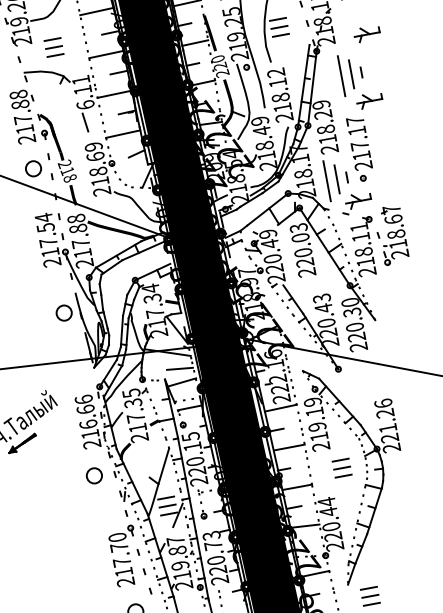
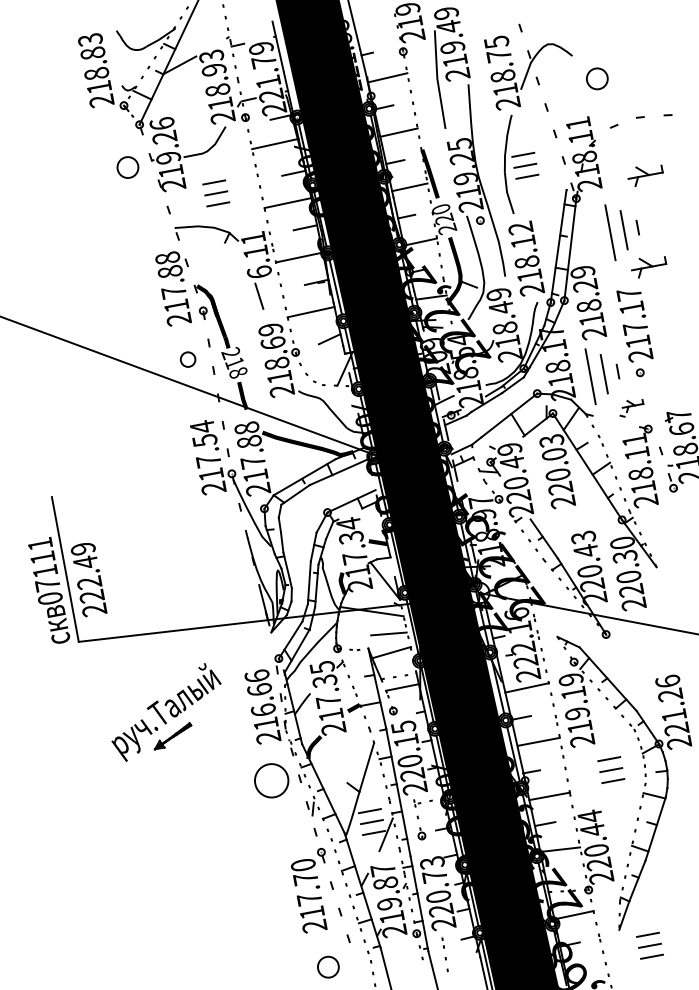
circle: (33, 168) -> (187, 359), size x0.7
part: (356, 204) -> (631, 408), size x0.6
circle: (63, 313) -> (229, 557), removed
circle: (94, 475) -> (271, 780), size x1.6

